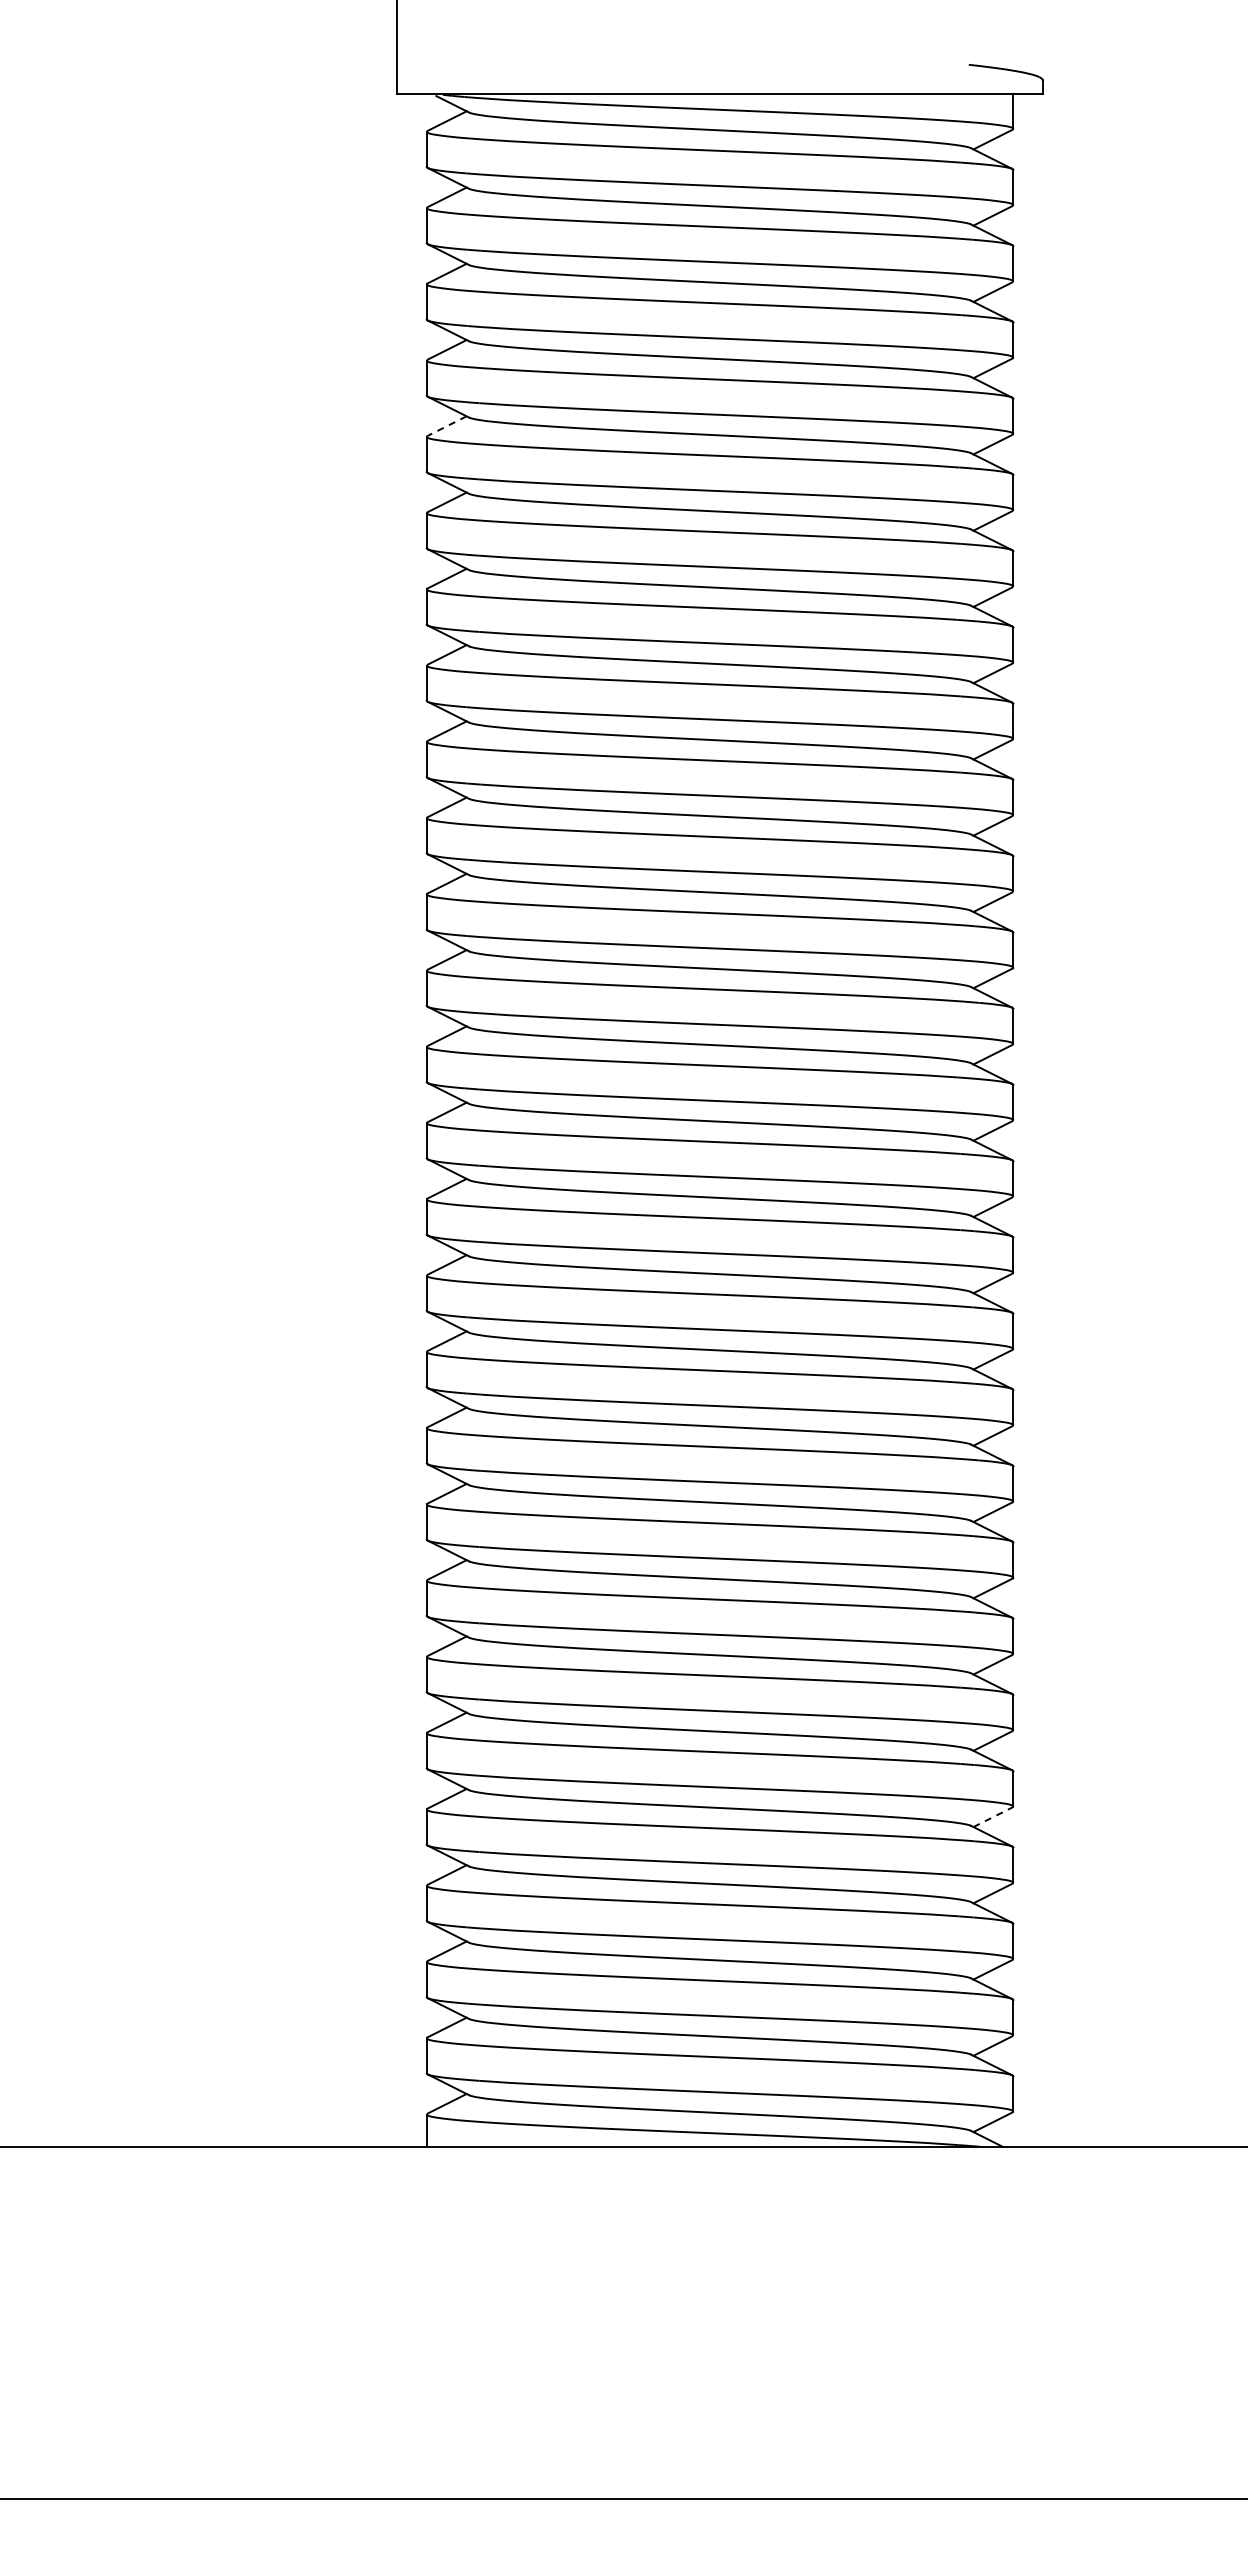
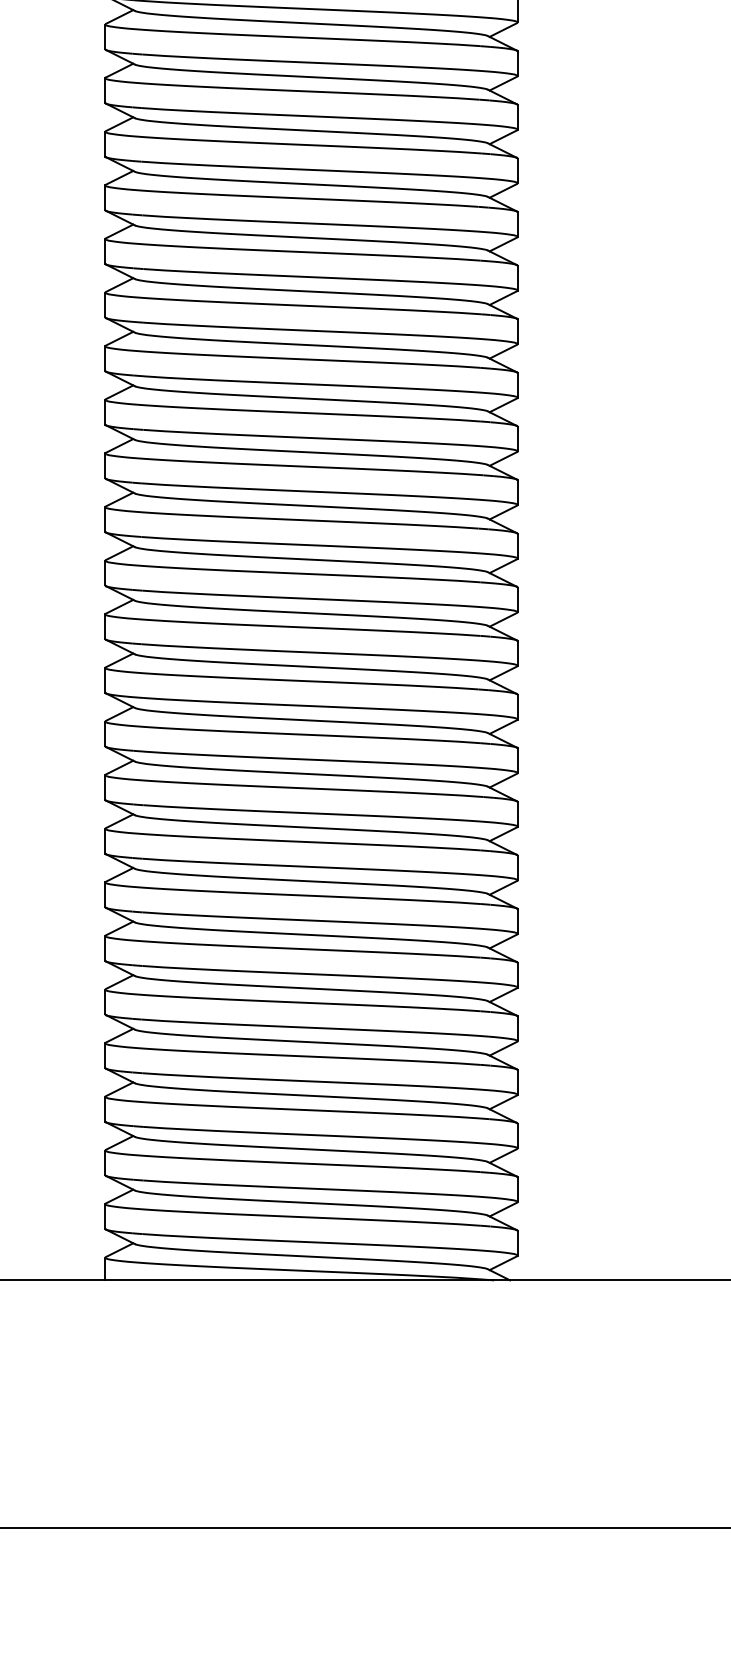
line: (447, 426) -> (119, 70), dashed -> solid
line: (992, 1817) -> (503, 1048), dashed -> solid

